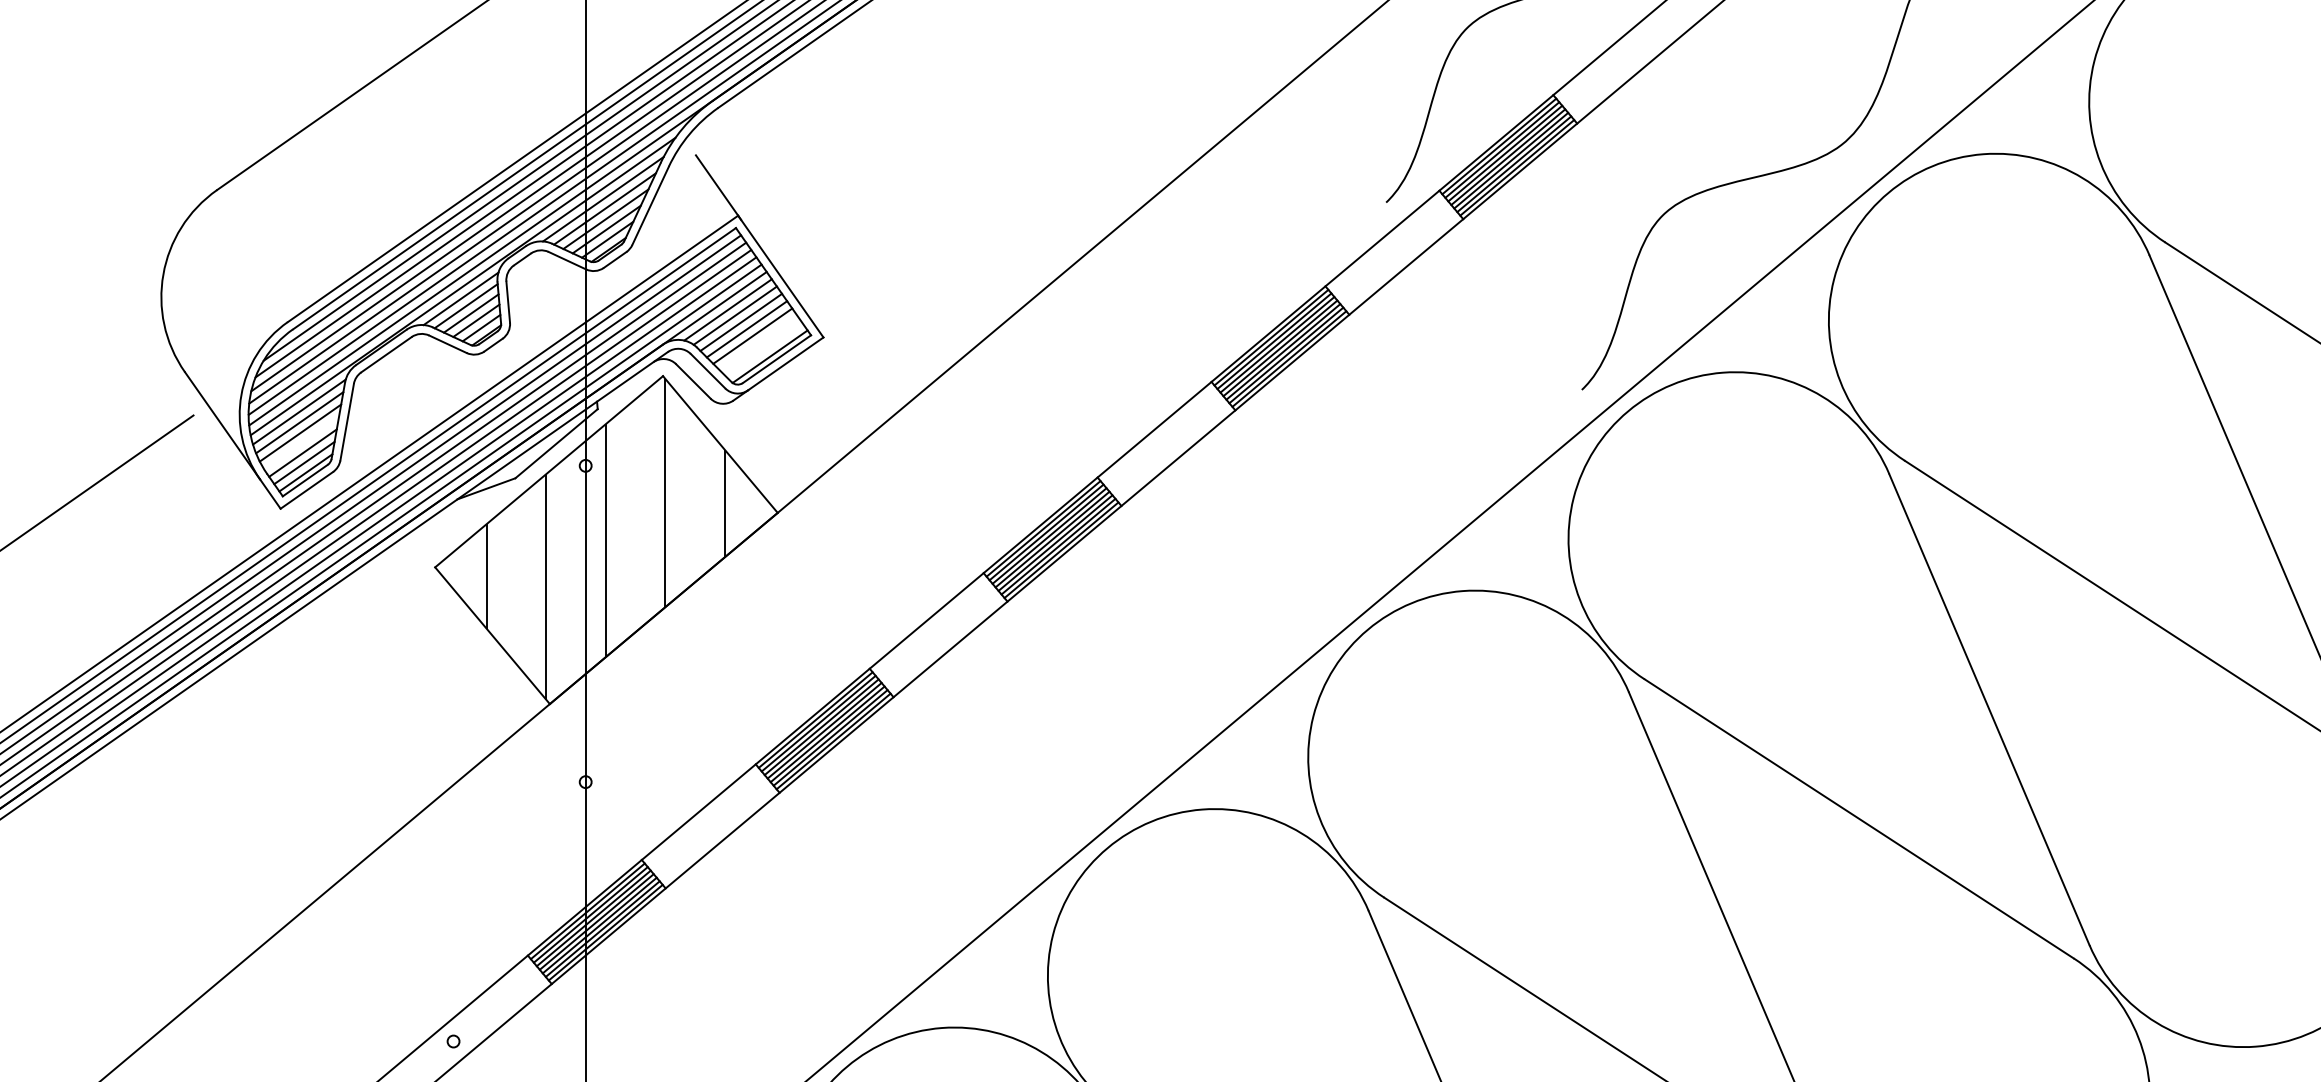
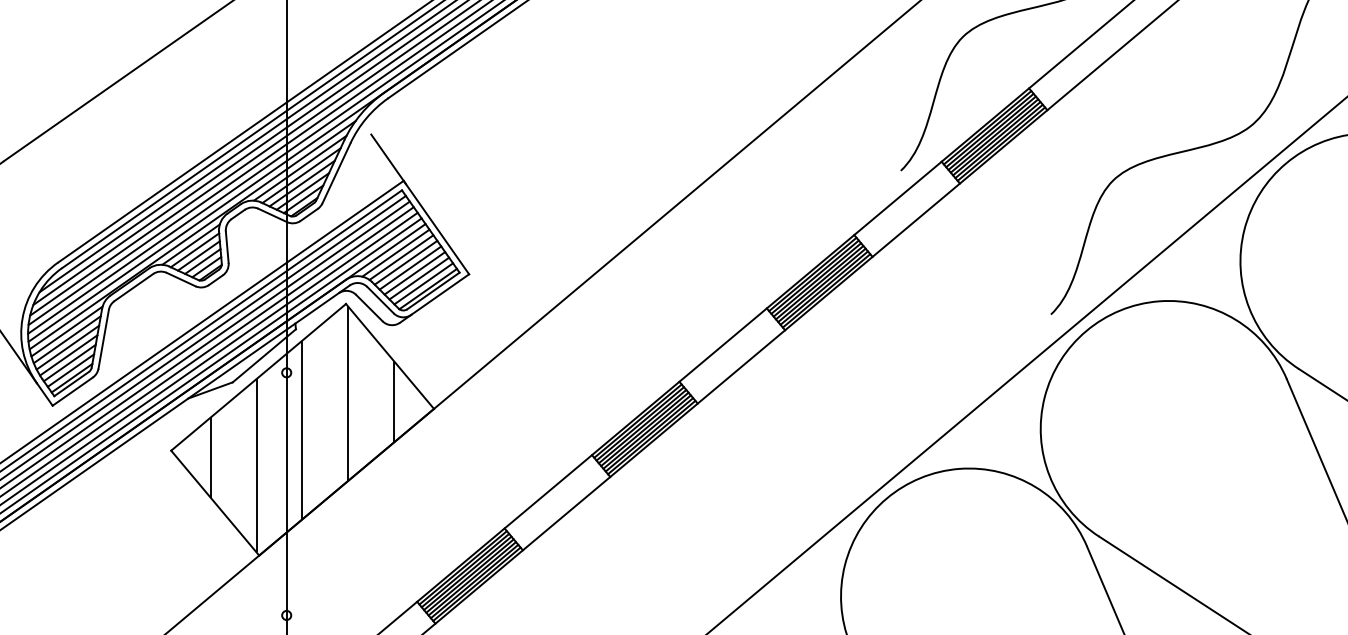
line: (758, 342) -> (419, 278), added
line: (764, 349) -> (423, 283), added
line: (301, 443) -> (68, 355), added

